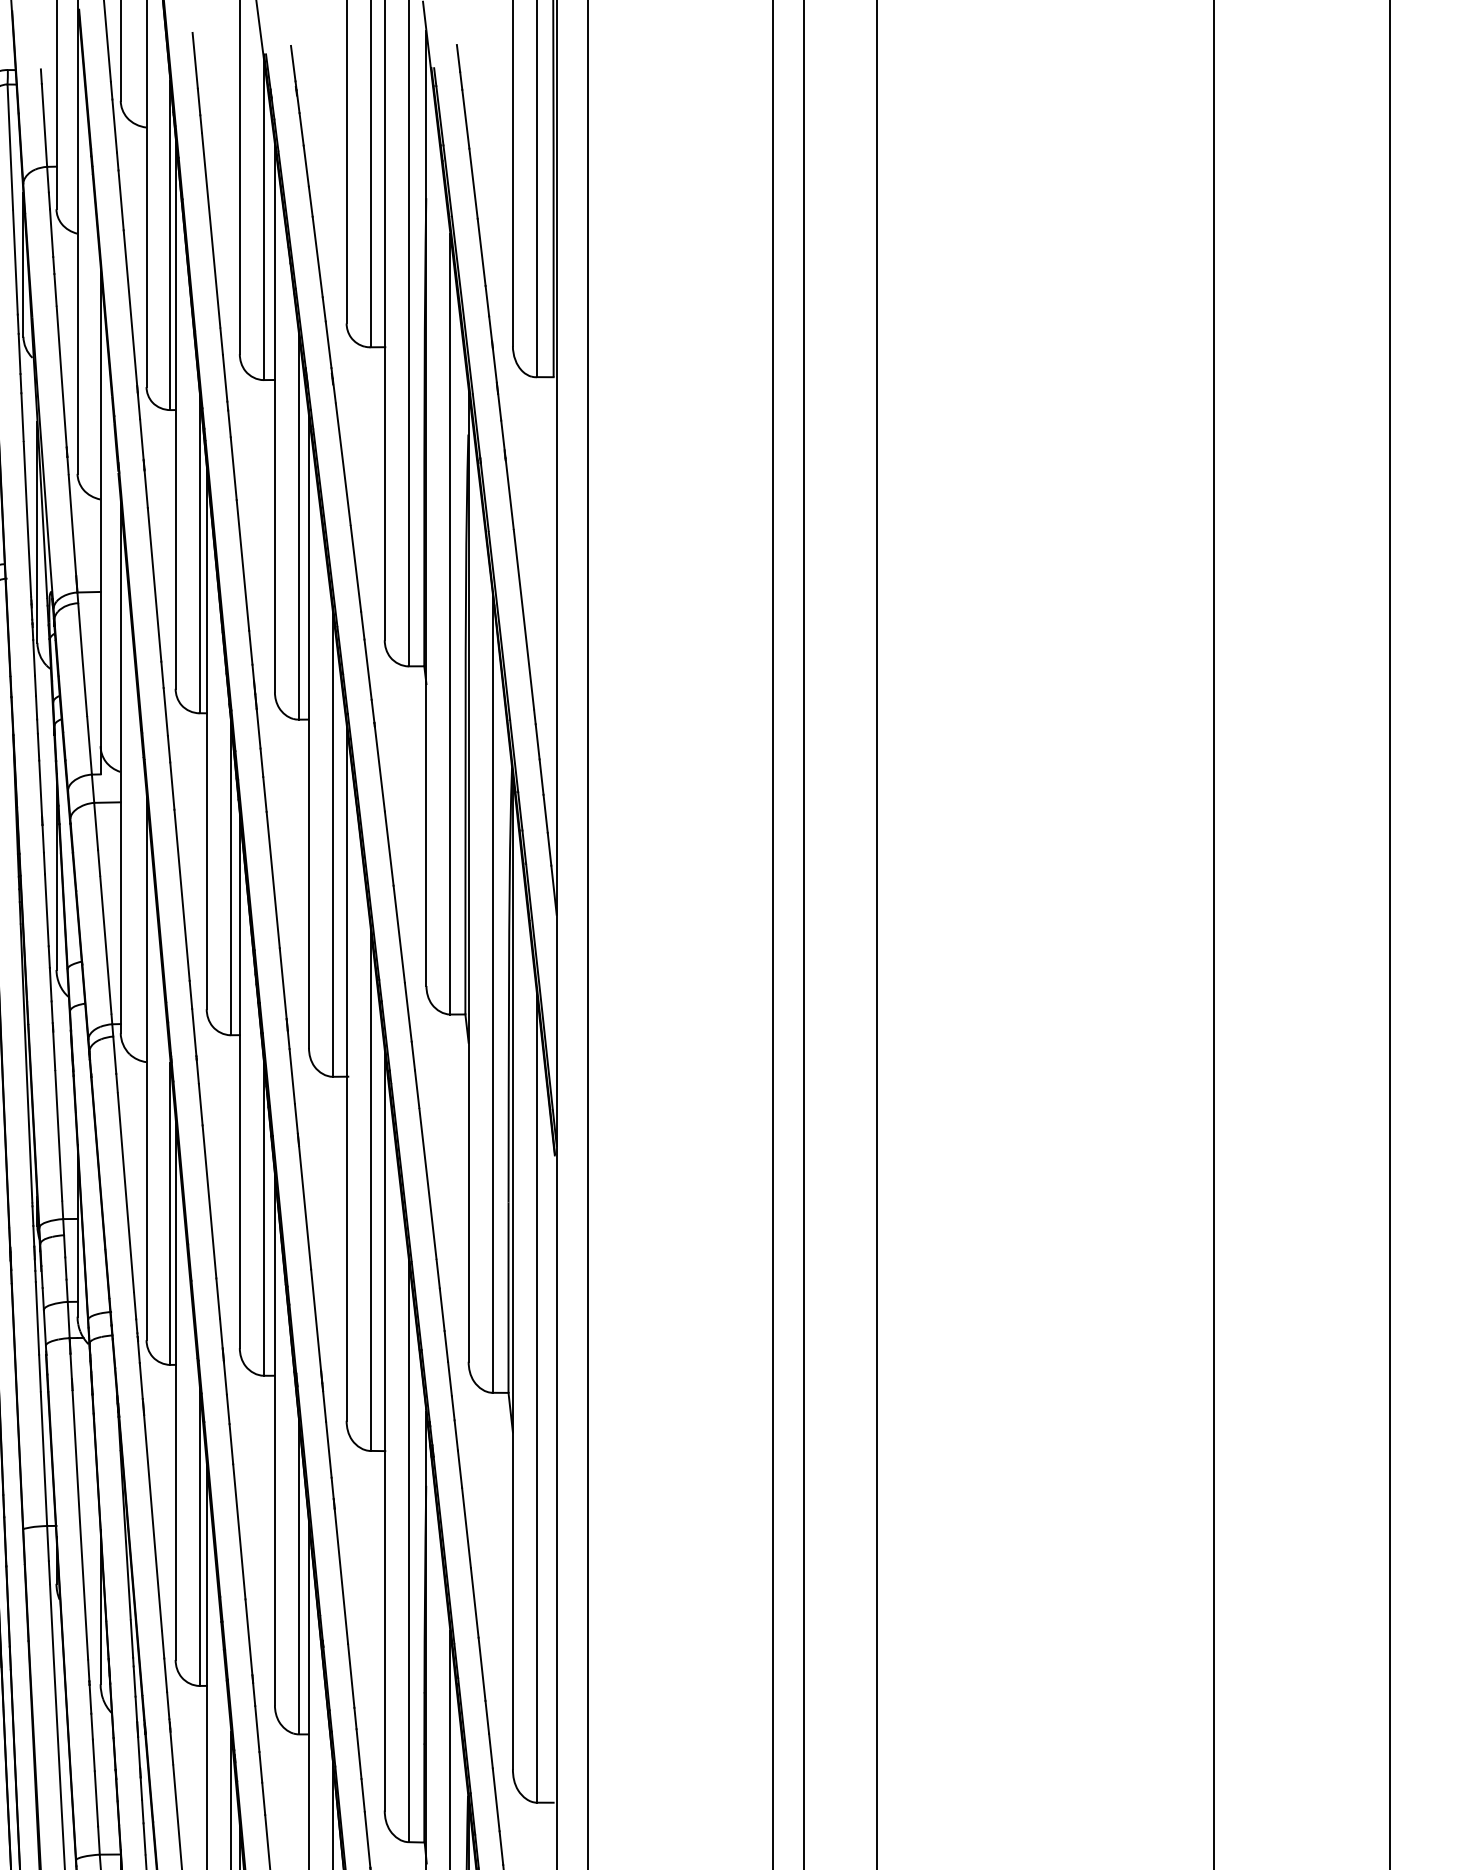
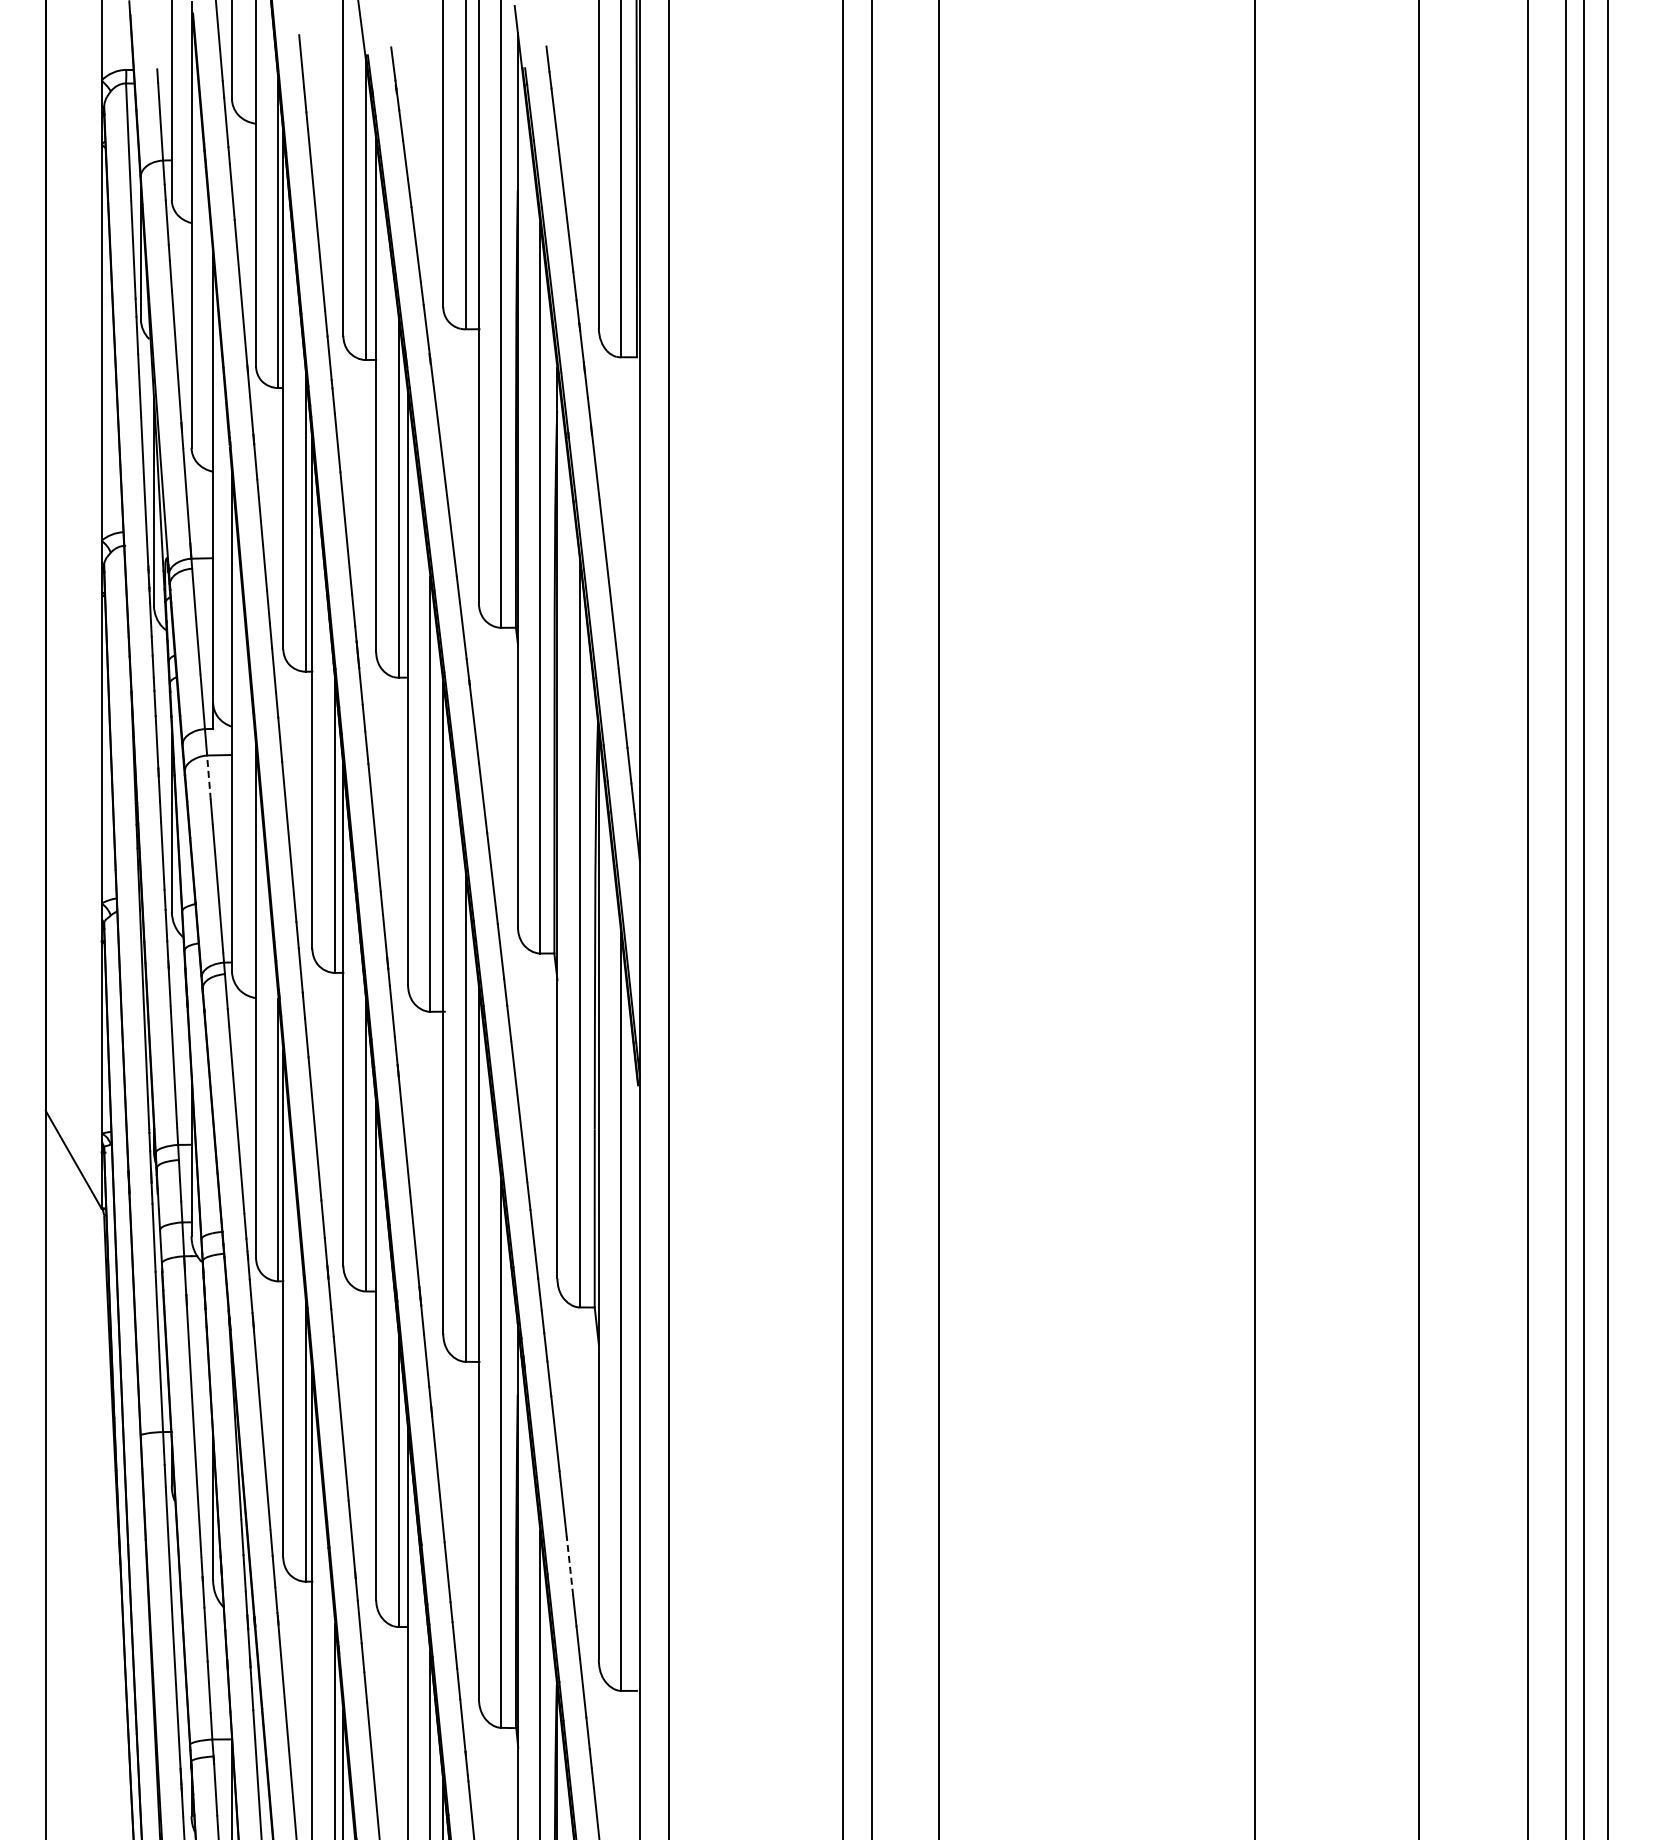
line: (95, 826) -> (208, 777), solid -> dashed
line: (481, 1669) -> (569, 1566), solid -> dashed

